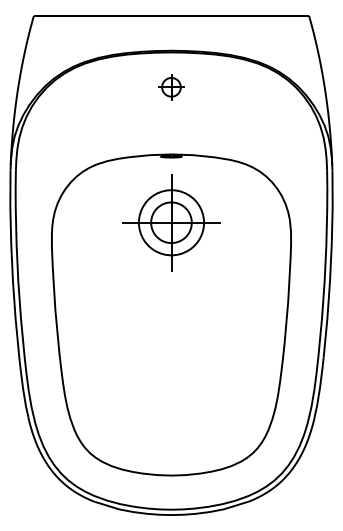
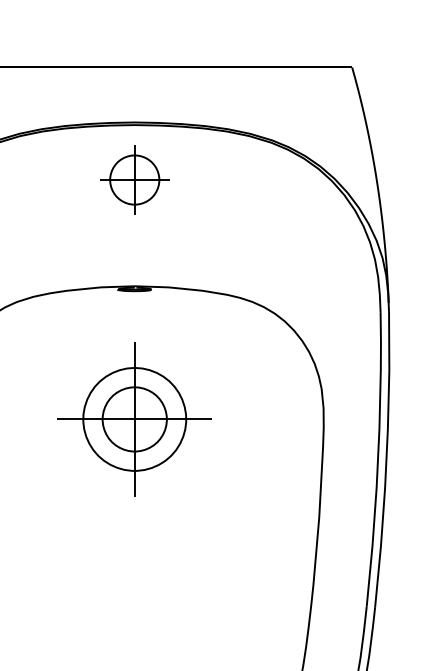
part: (171, 87) -> (134, 180), size x1.67
part: (171, 222) -> (134, 419), moved

